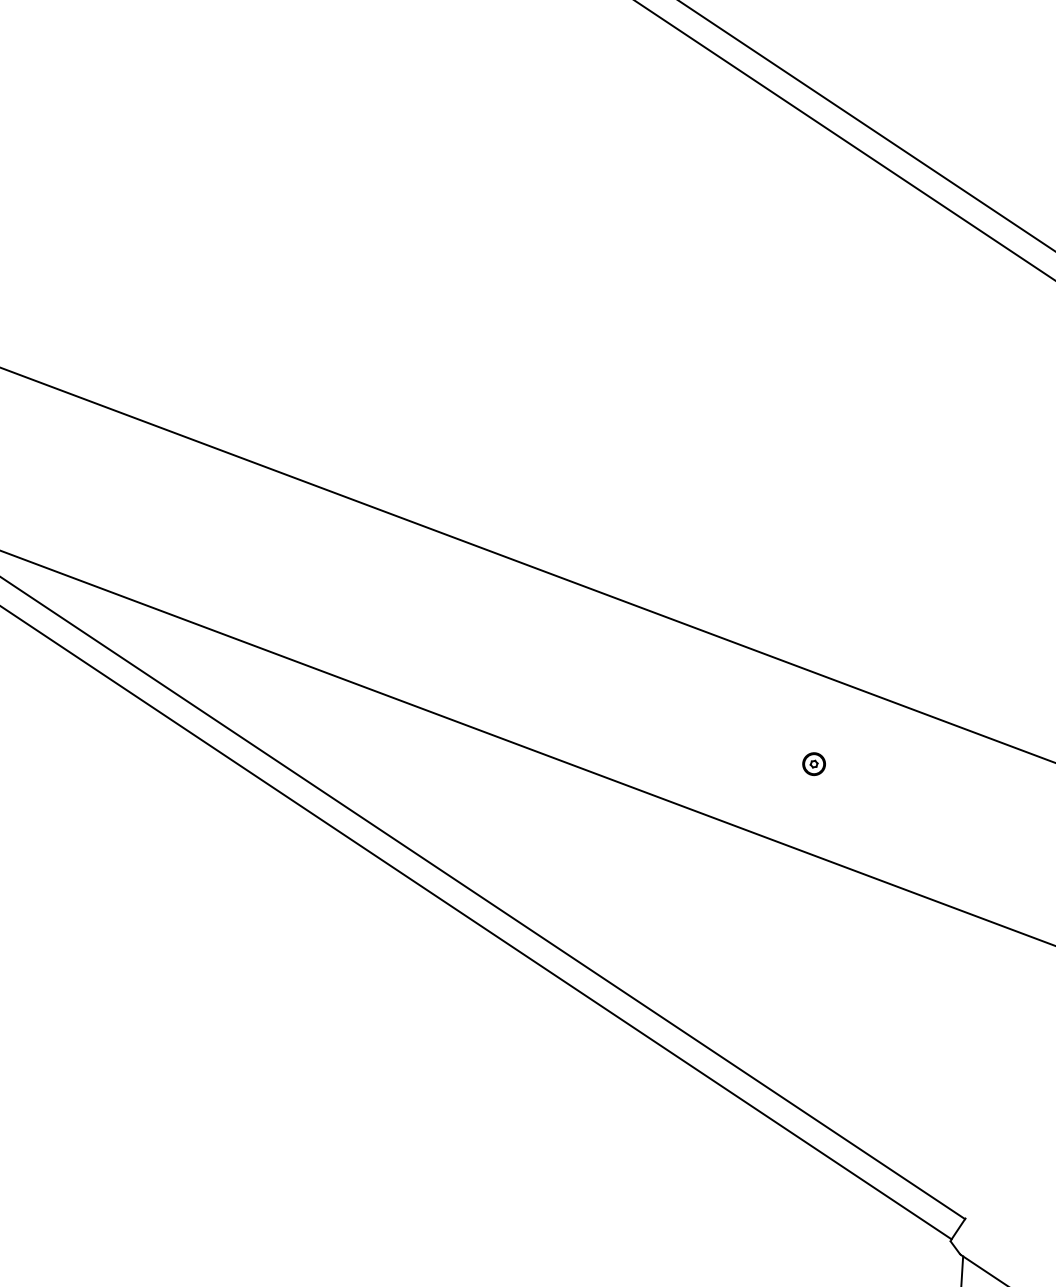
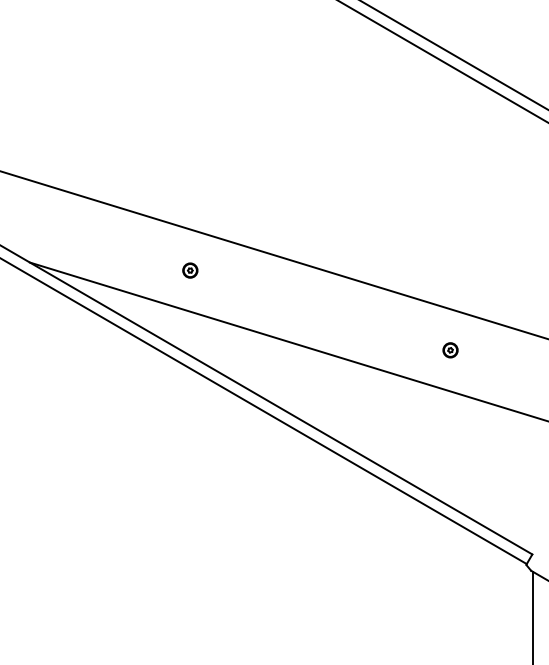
part: (258, 555) -> (190, 270), added
part: (814, 764) -> (450, 350), size x1.43

